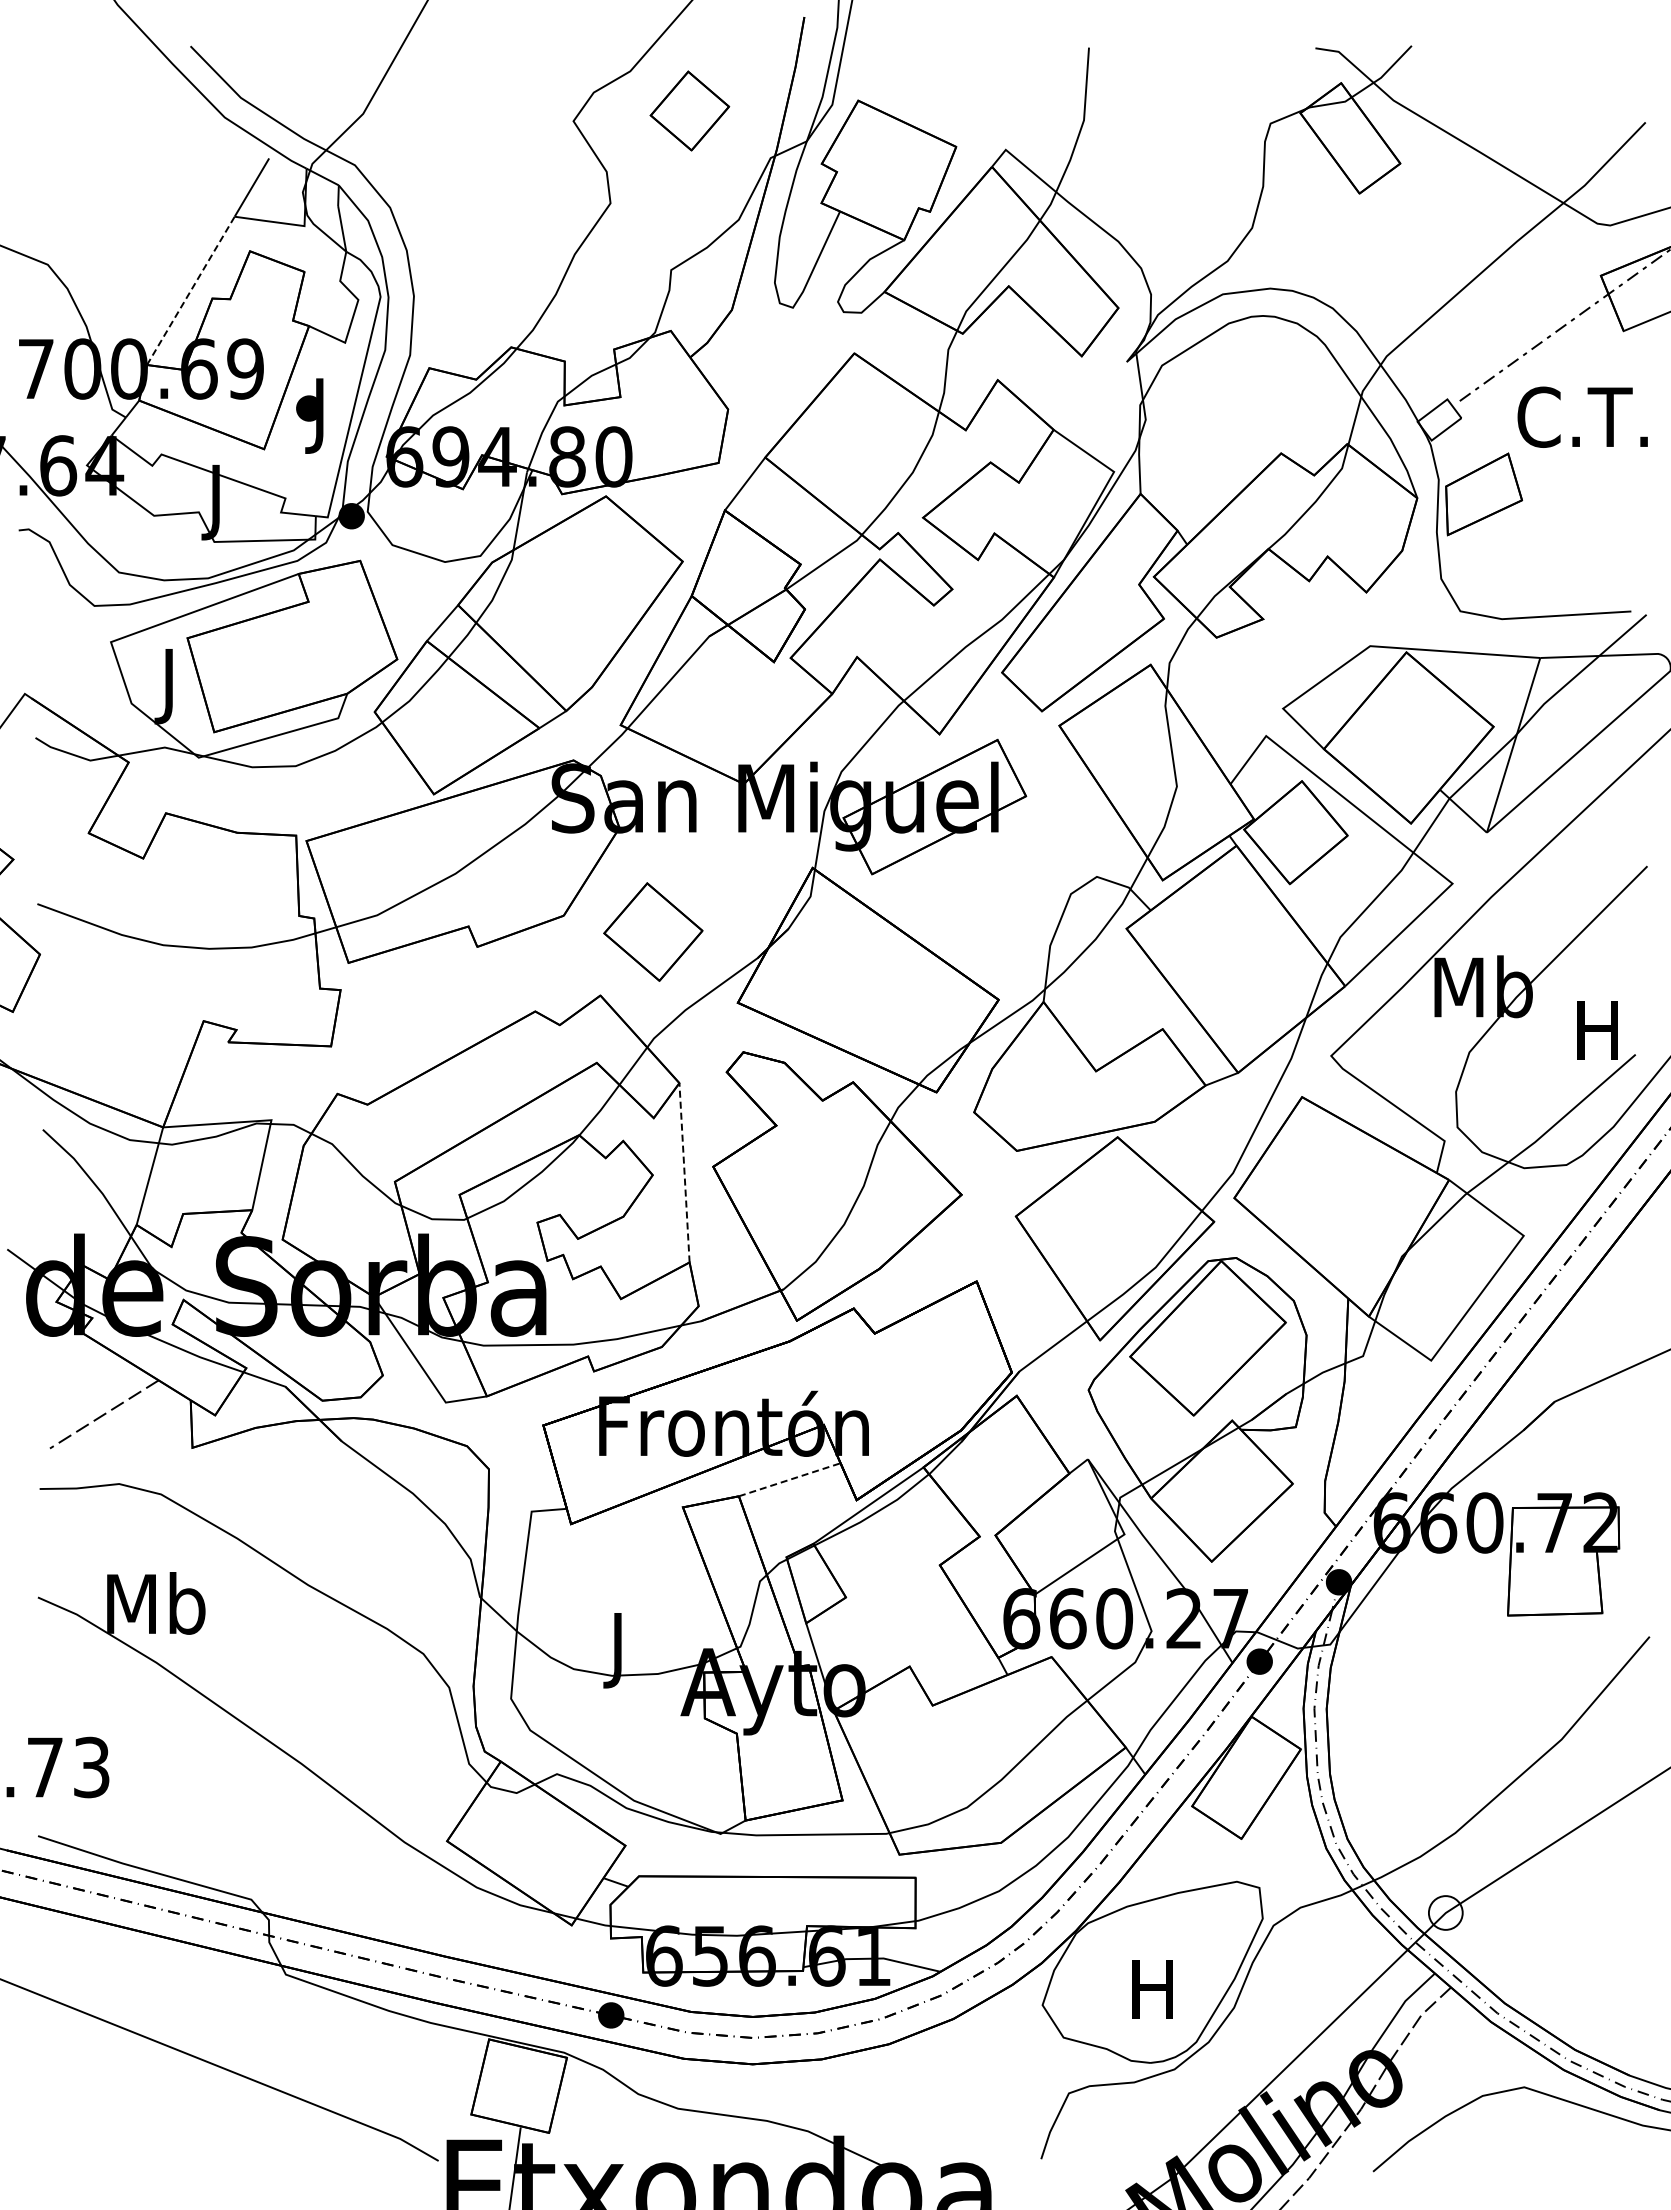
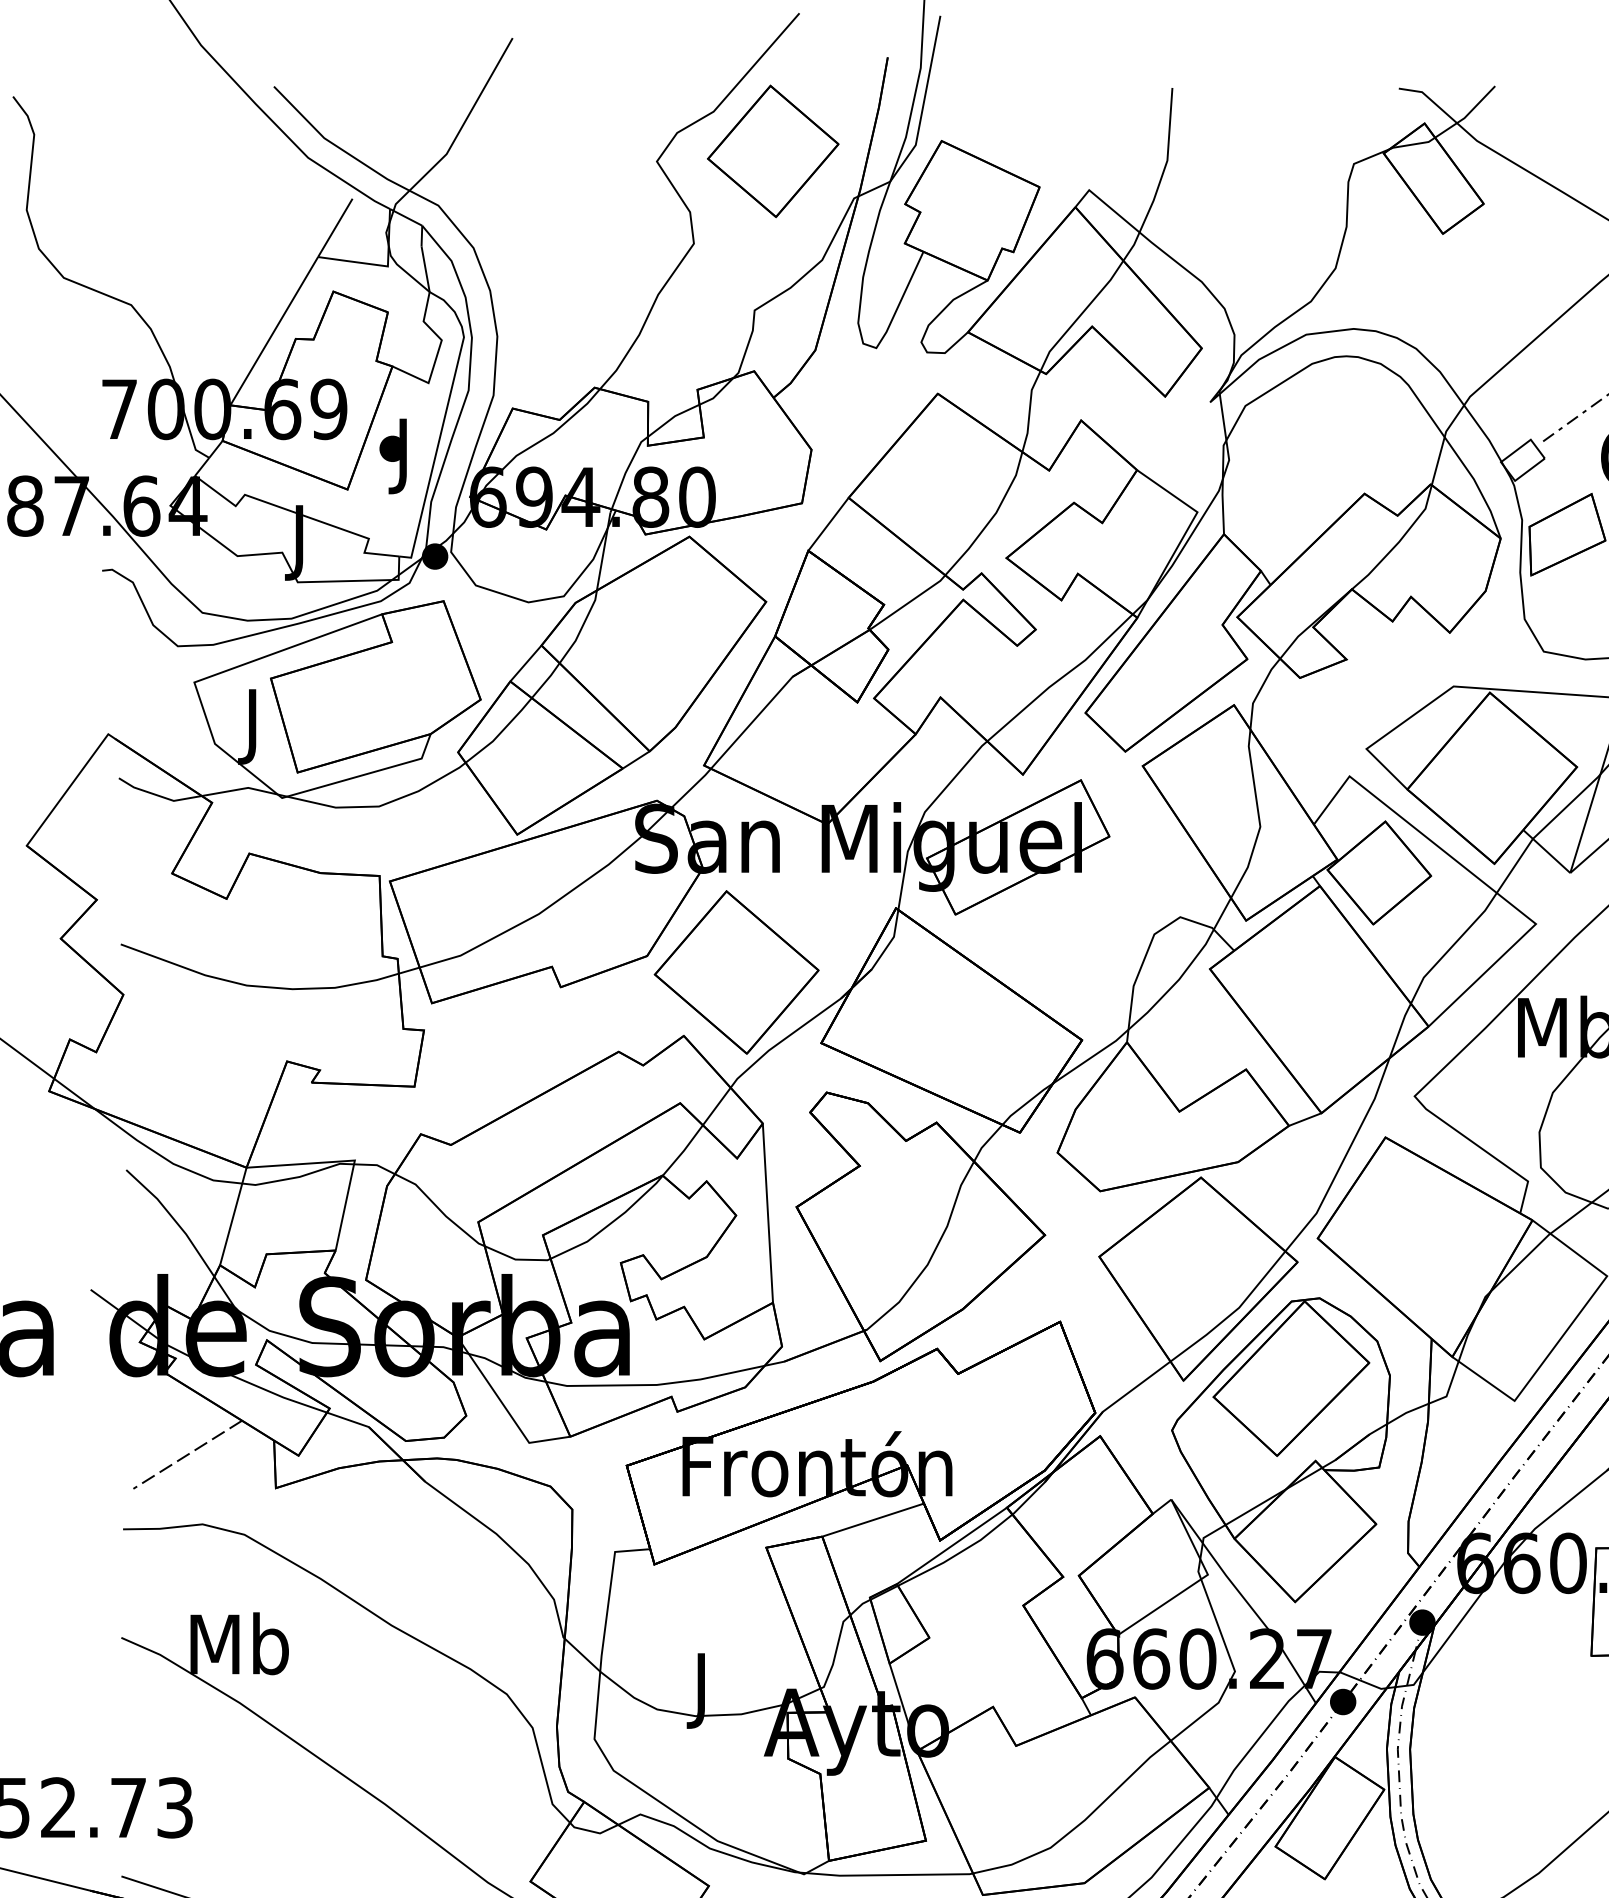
part: (689, 110) -> (772, 150), size x1.67
line: (191, 290) -> (274, 330), dashed -> solid
part: (653, 931) -> (736, 971), size x1.67
line: (684, 1172) -> (767, 1212), dashed -> solid
line: (790, 1479) -> (873, 1519), dashed -> solid

